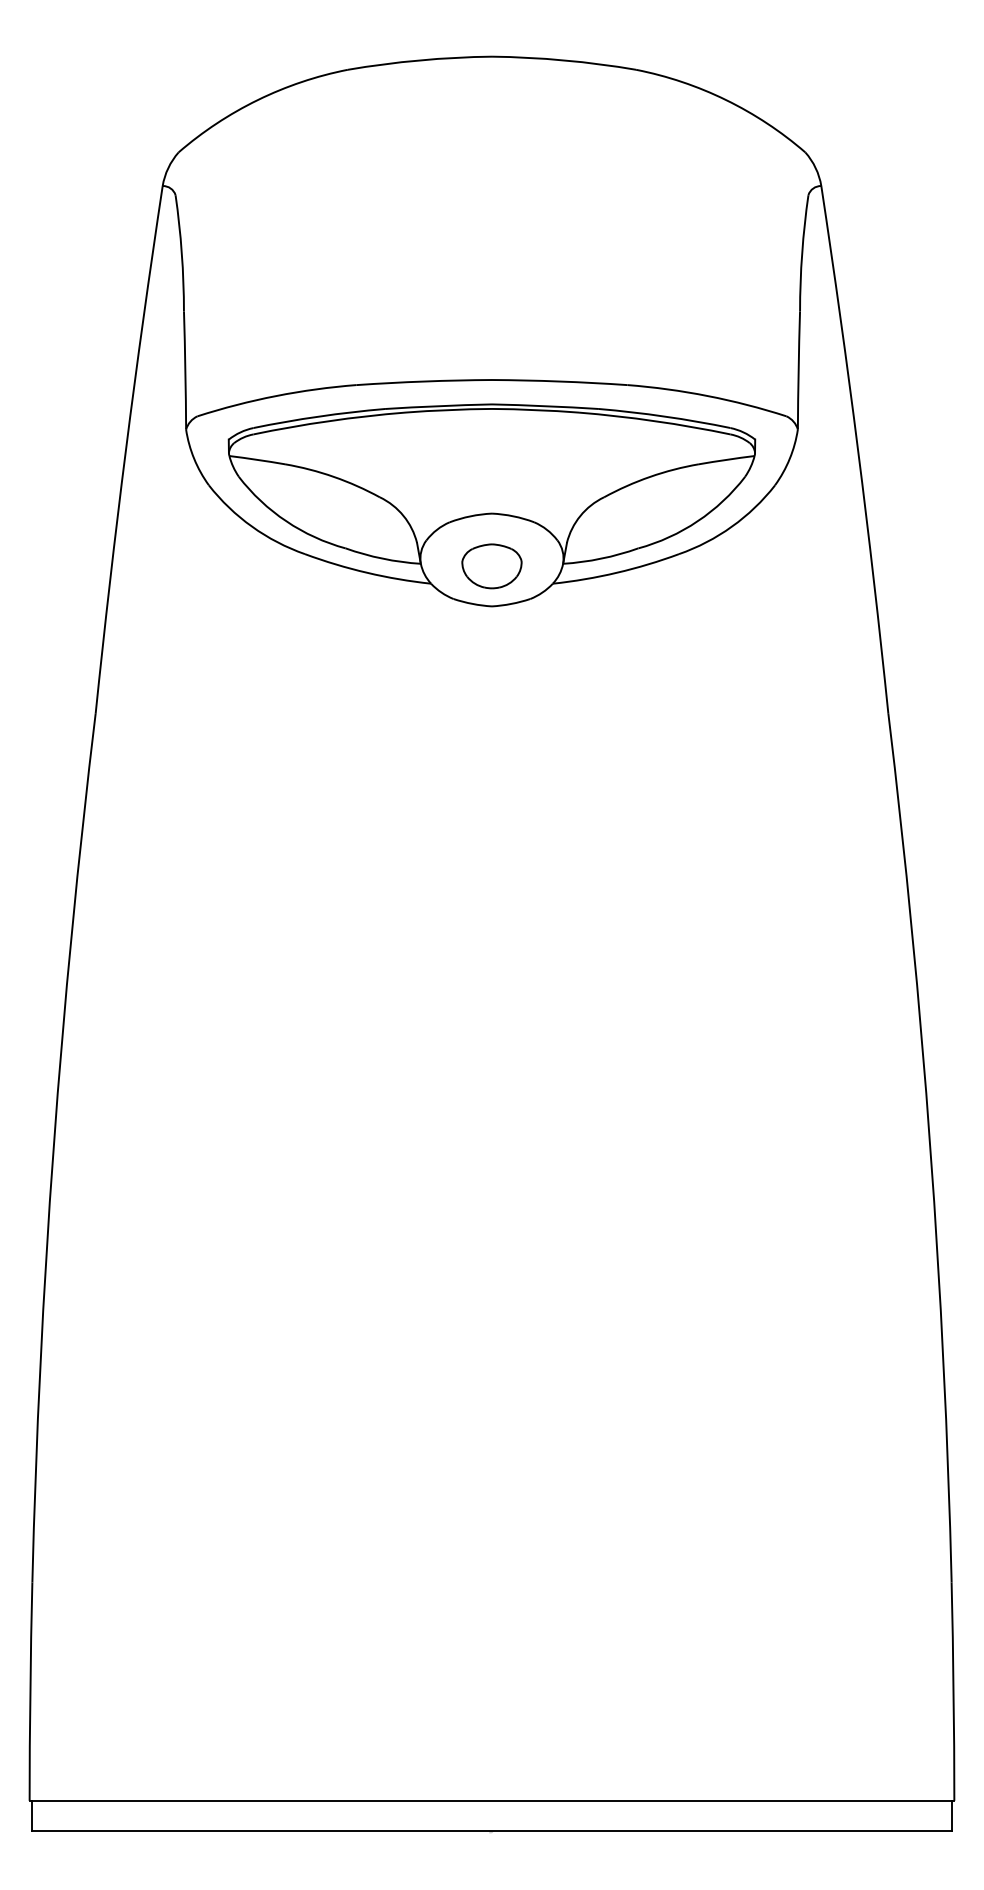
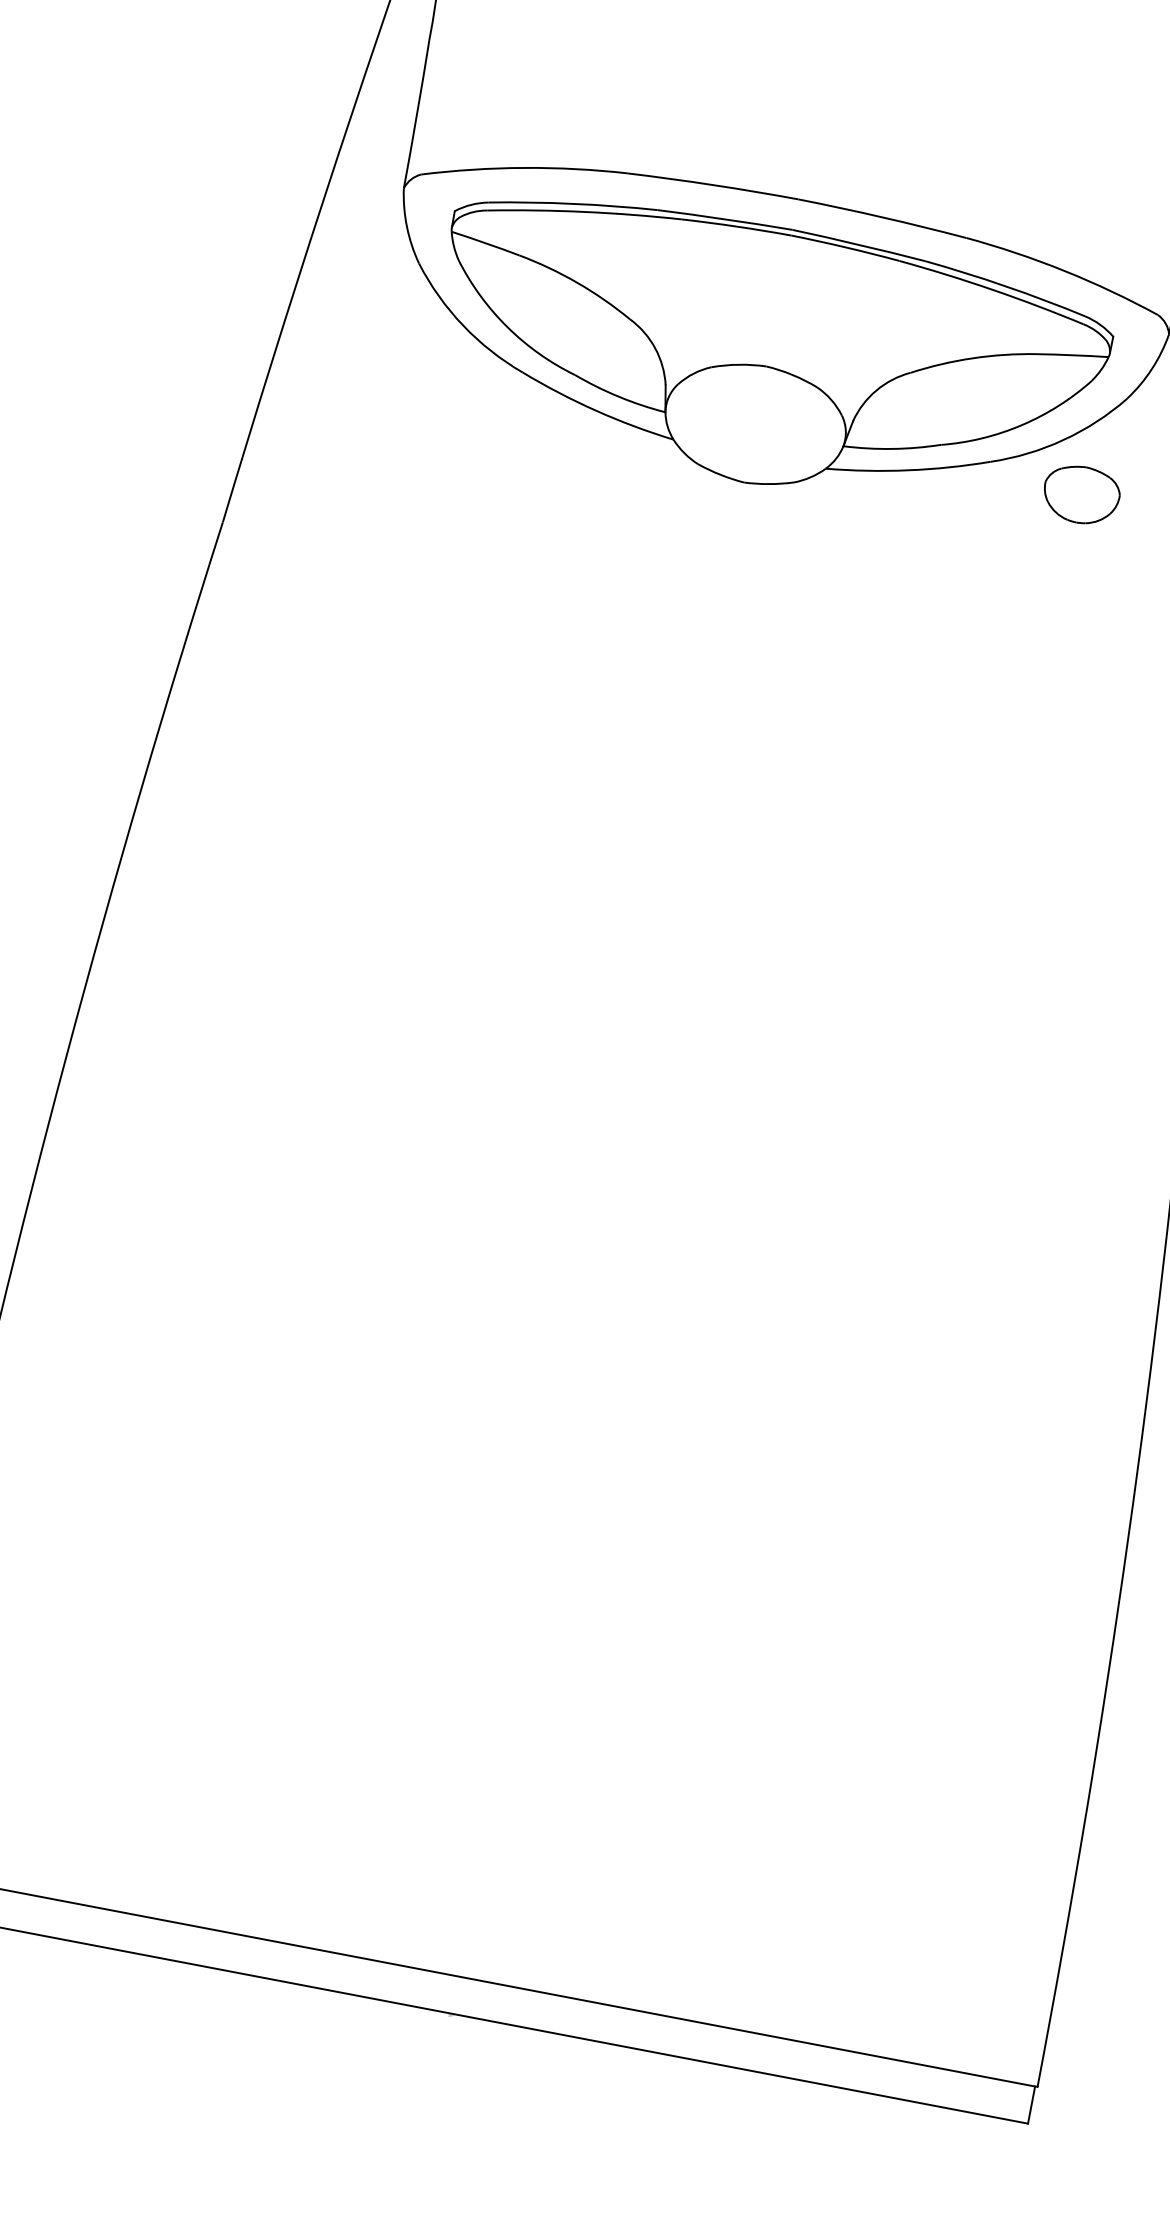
part: (491, 566) -> (1080, 495), moved

